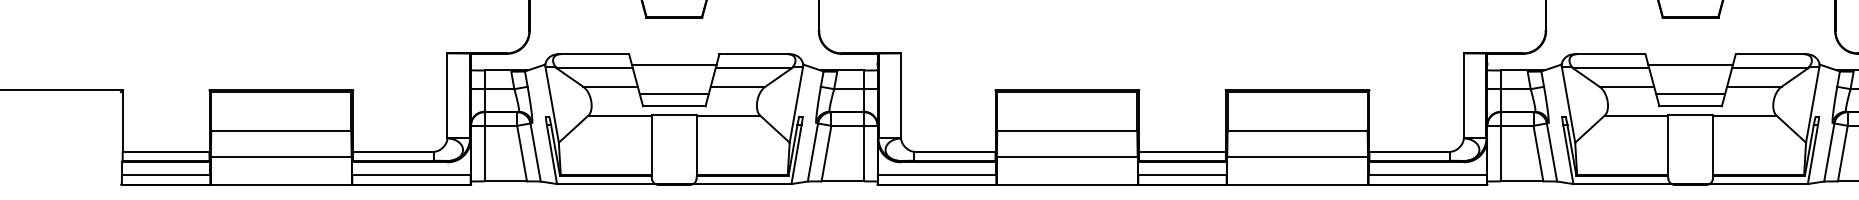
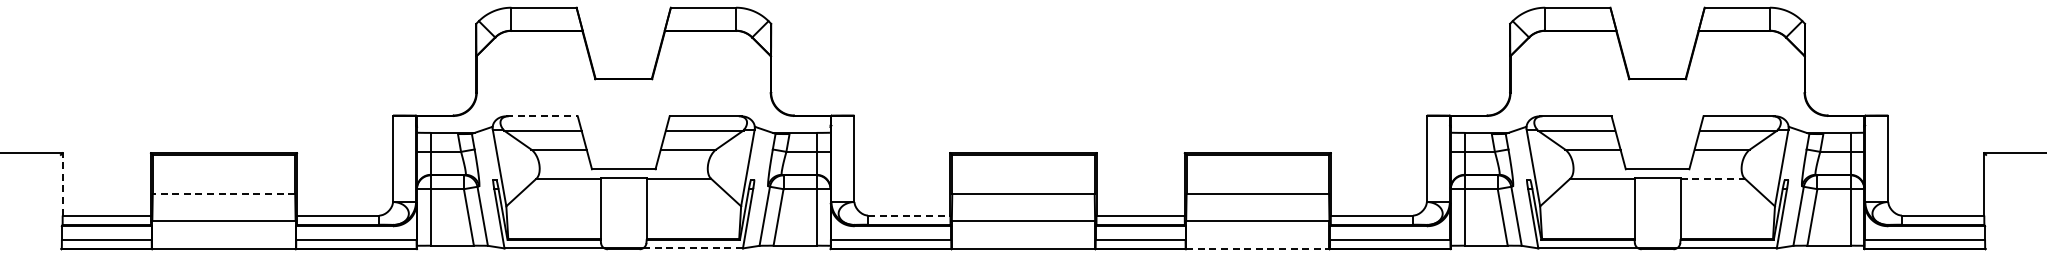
line: (593, 54) -> (541, 116), solid -> dashed
line: (674, 64) -> (623, 126), removed
line: (1690, 64) -> (1657, 126), removed
line: (674, 94) -> (623, 157), removed
line: (1690, 94) -> (1657, 157), removed
line: (1745, 115) -> (1713, 178), solid -> dashed
line: (122, 120) -> (62, 183), solid -> dashed
line: (280, 131) -> (223, 194), solid -> dashed
line: (955, 151) -> (909, 215), solid -> dashed
line: (741, 184) -> (692, 248), solid -> dashed
line: (1297, 184) -> (1257, 248), solid -> dashed

